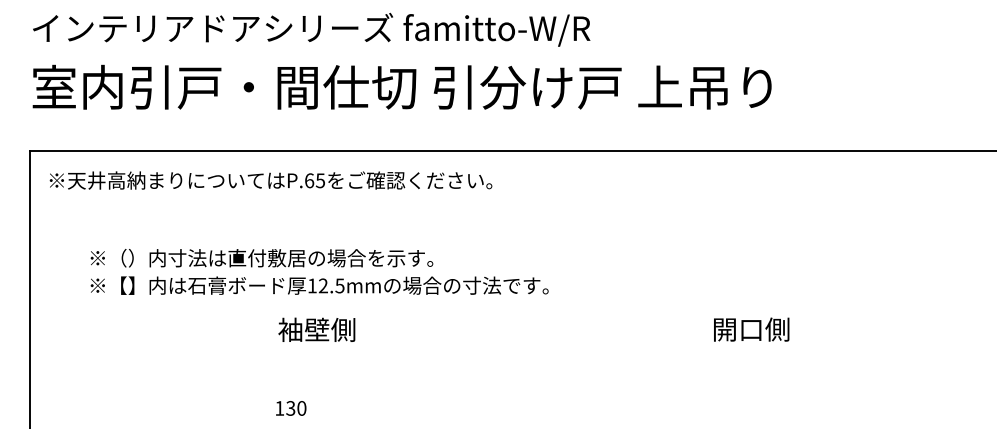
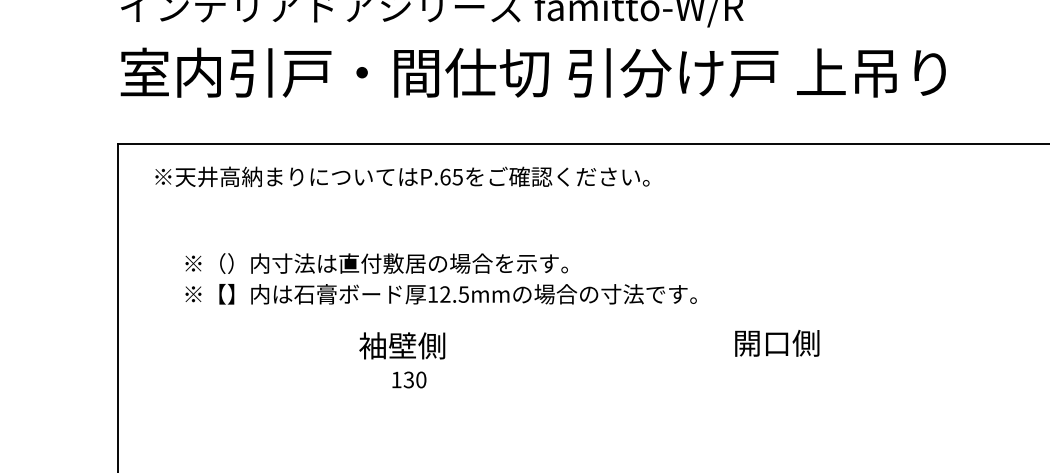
text: (270, 180) -> (401, 176), moved
text: (316, 329) -> (401, 345), moved
text: (751, 329) -> (777, 343), moved
text: (291, 408) -> (409, 380), moved

